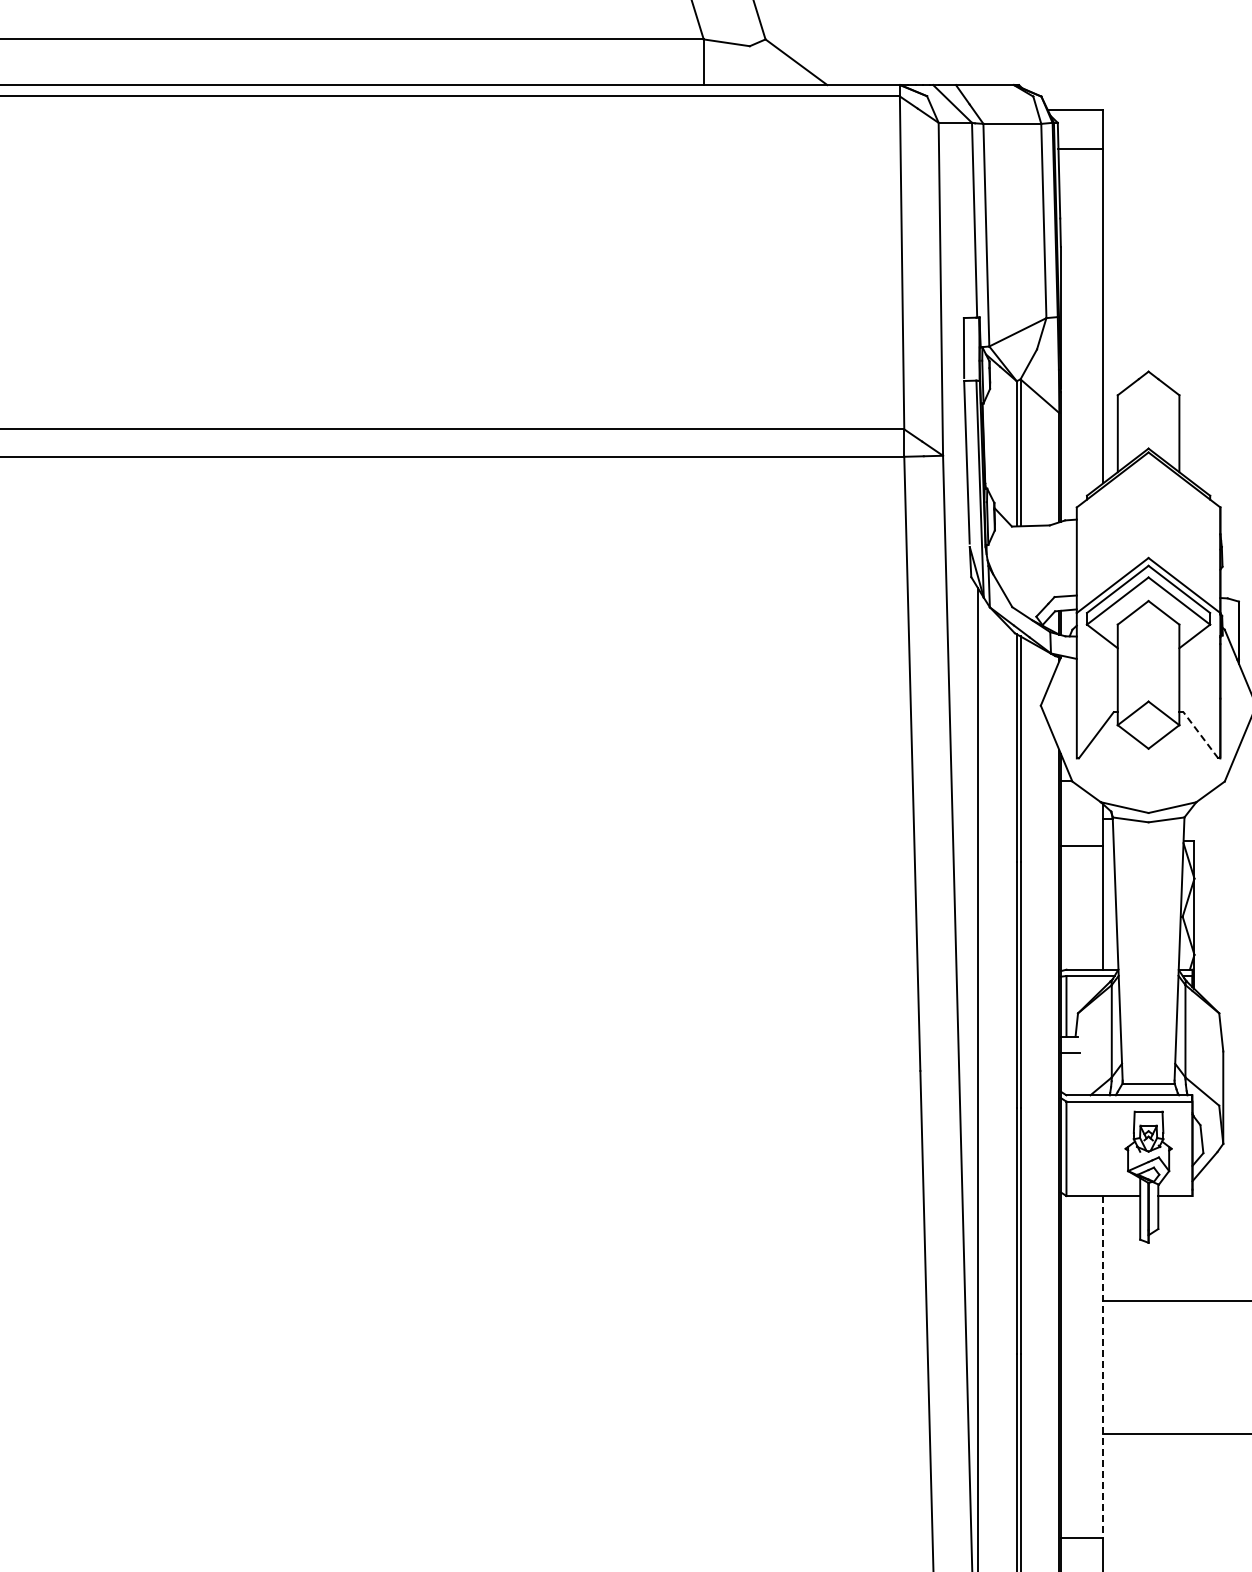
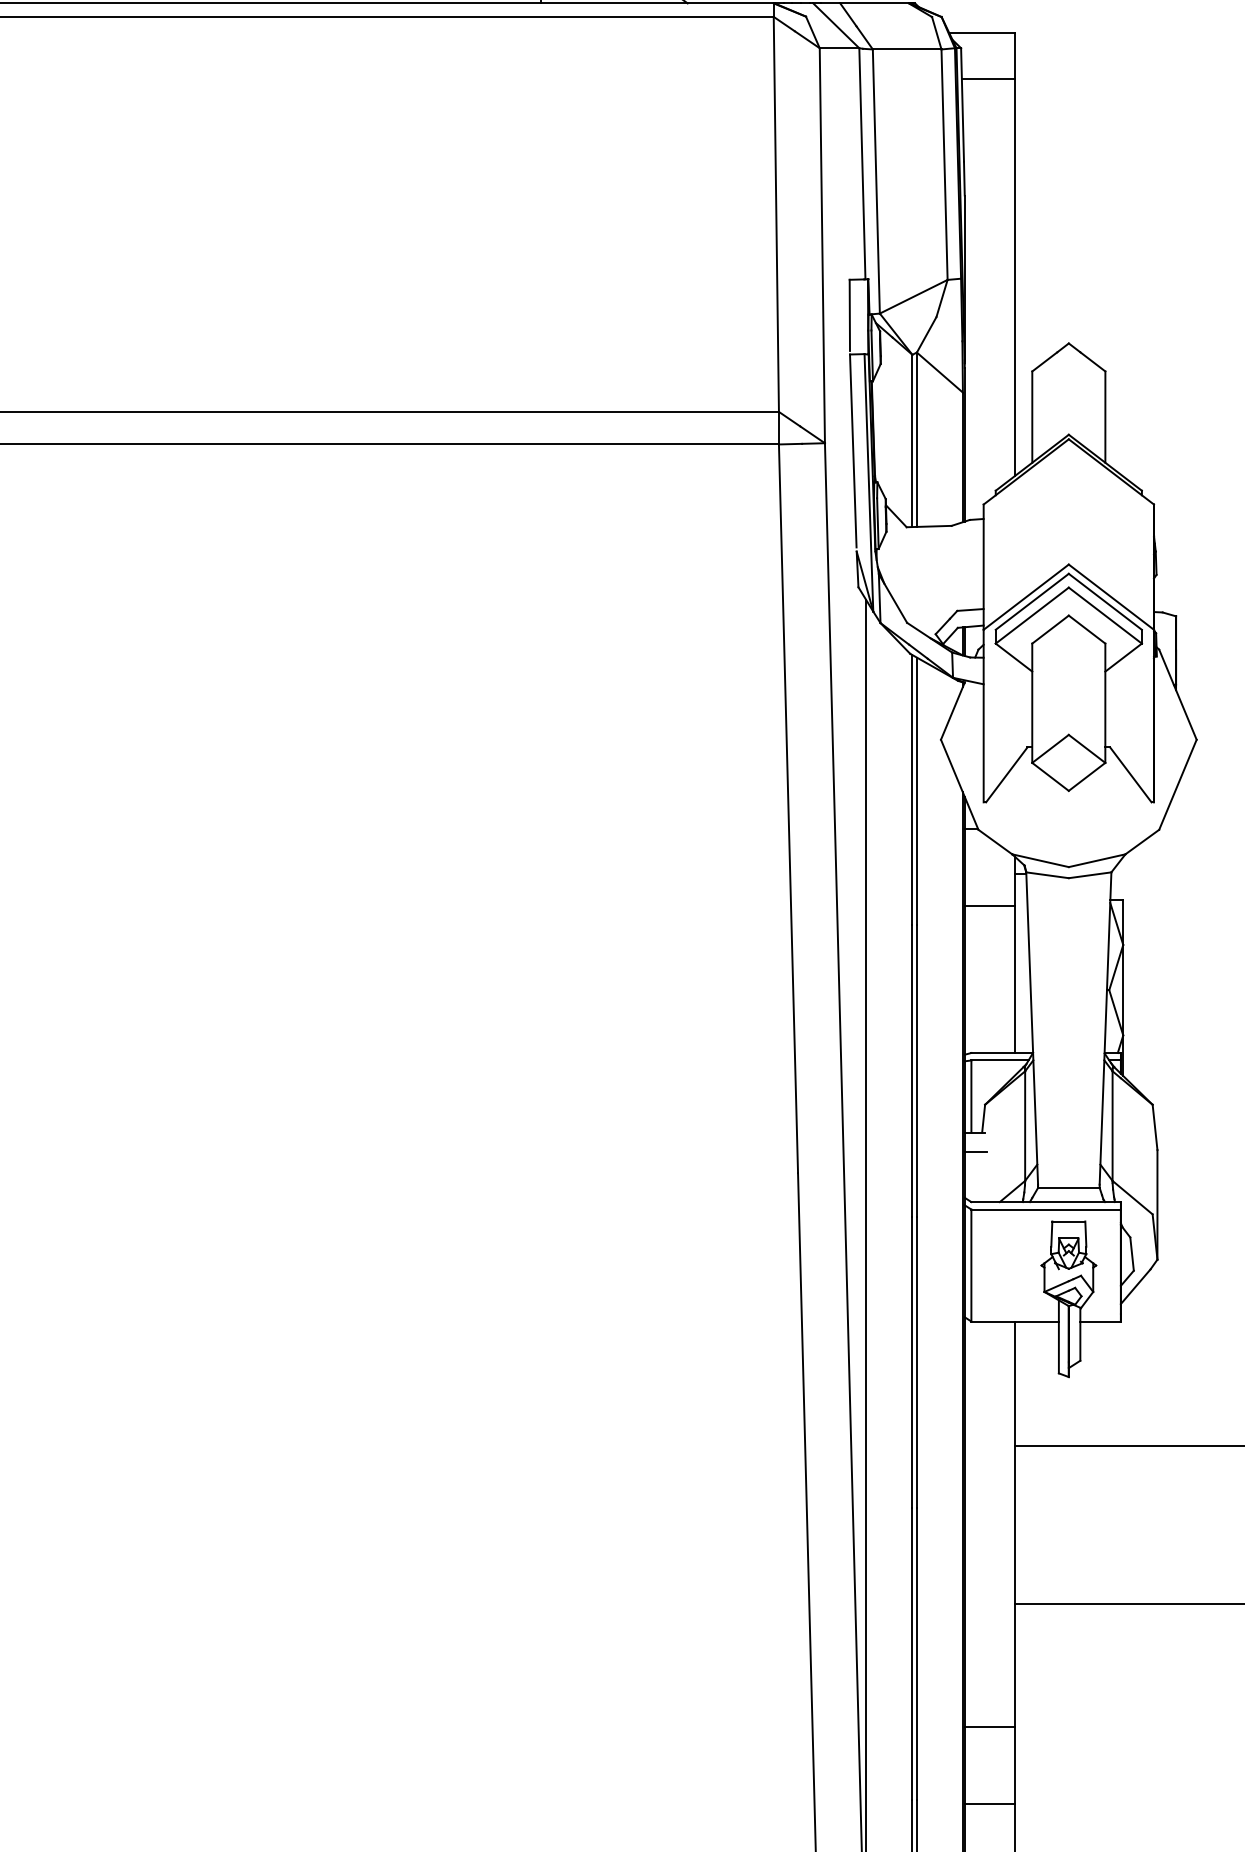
line: (1200, 735) -> (1130, 775), dashed -> solid
line: (1103, 1367) -> (1015, 1525), dashed -> solid

